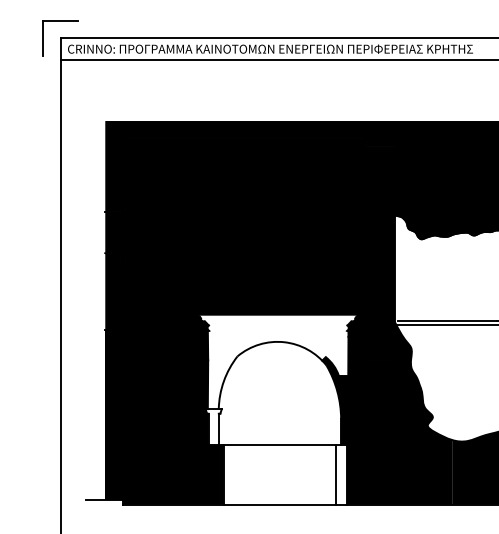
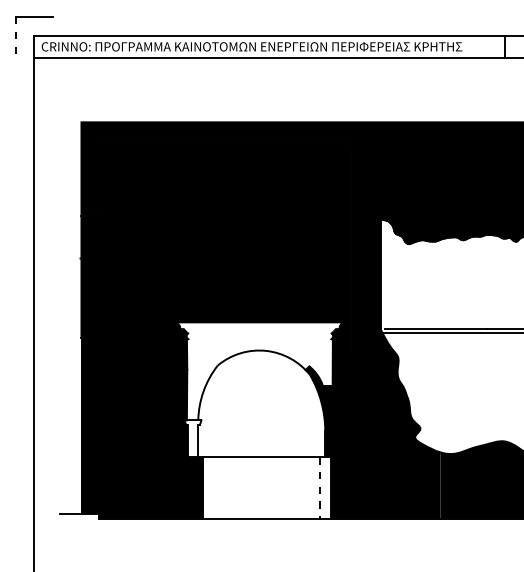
line: (42, 39) -> (15, 36), solid -> dashed
line: (335, 474) -> (319, 488), solid -> dashed

